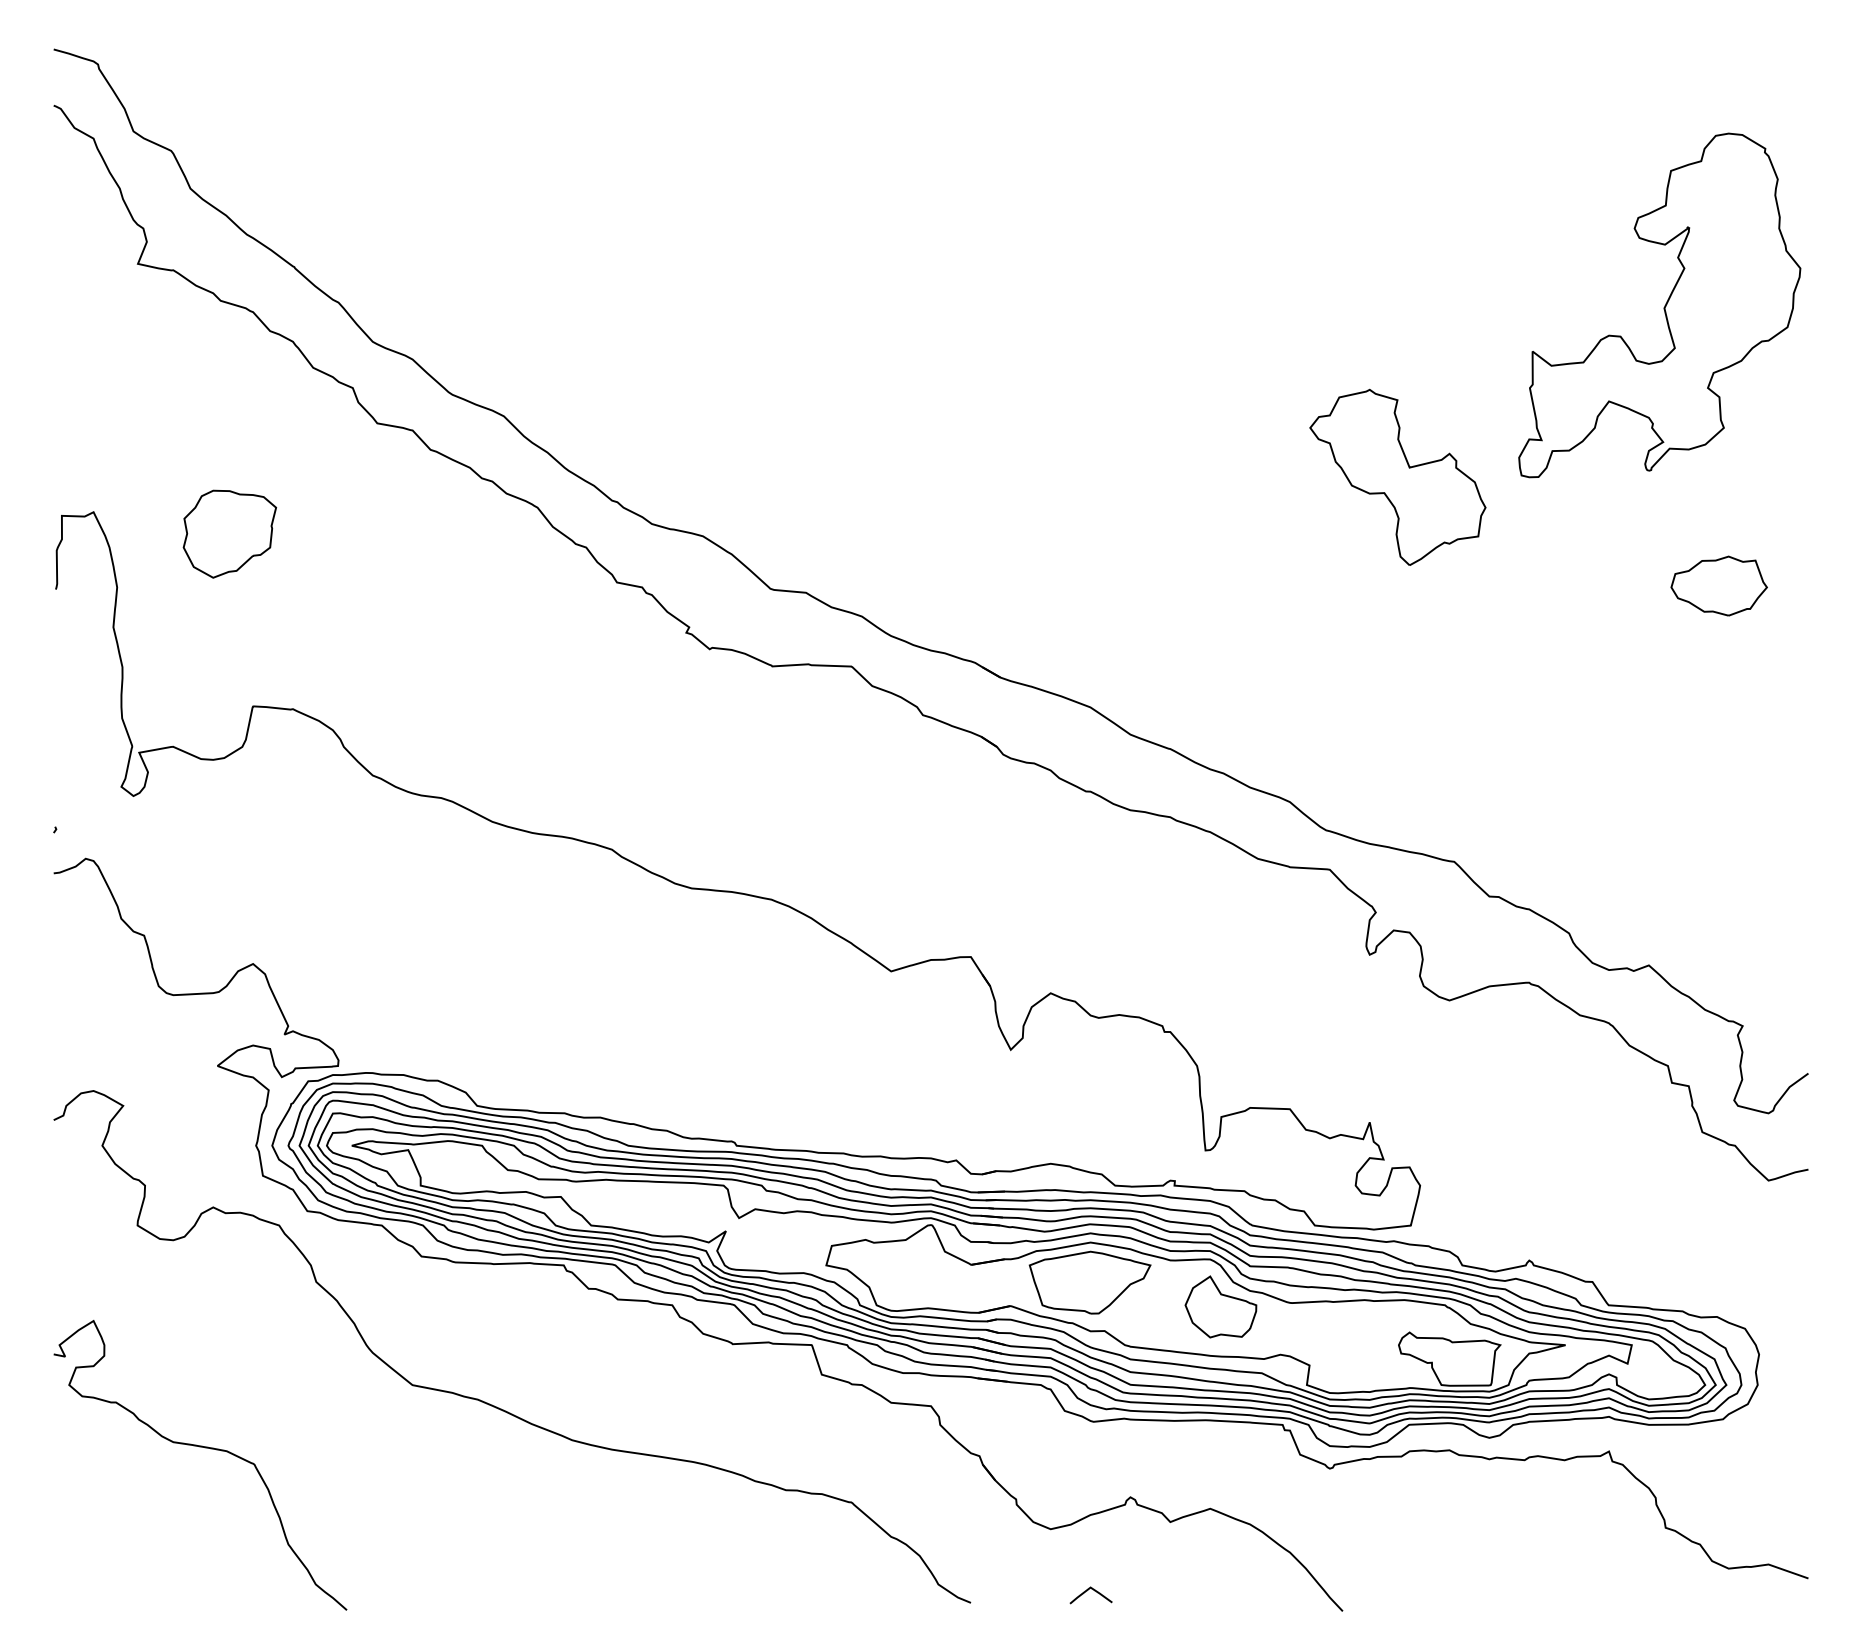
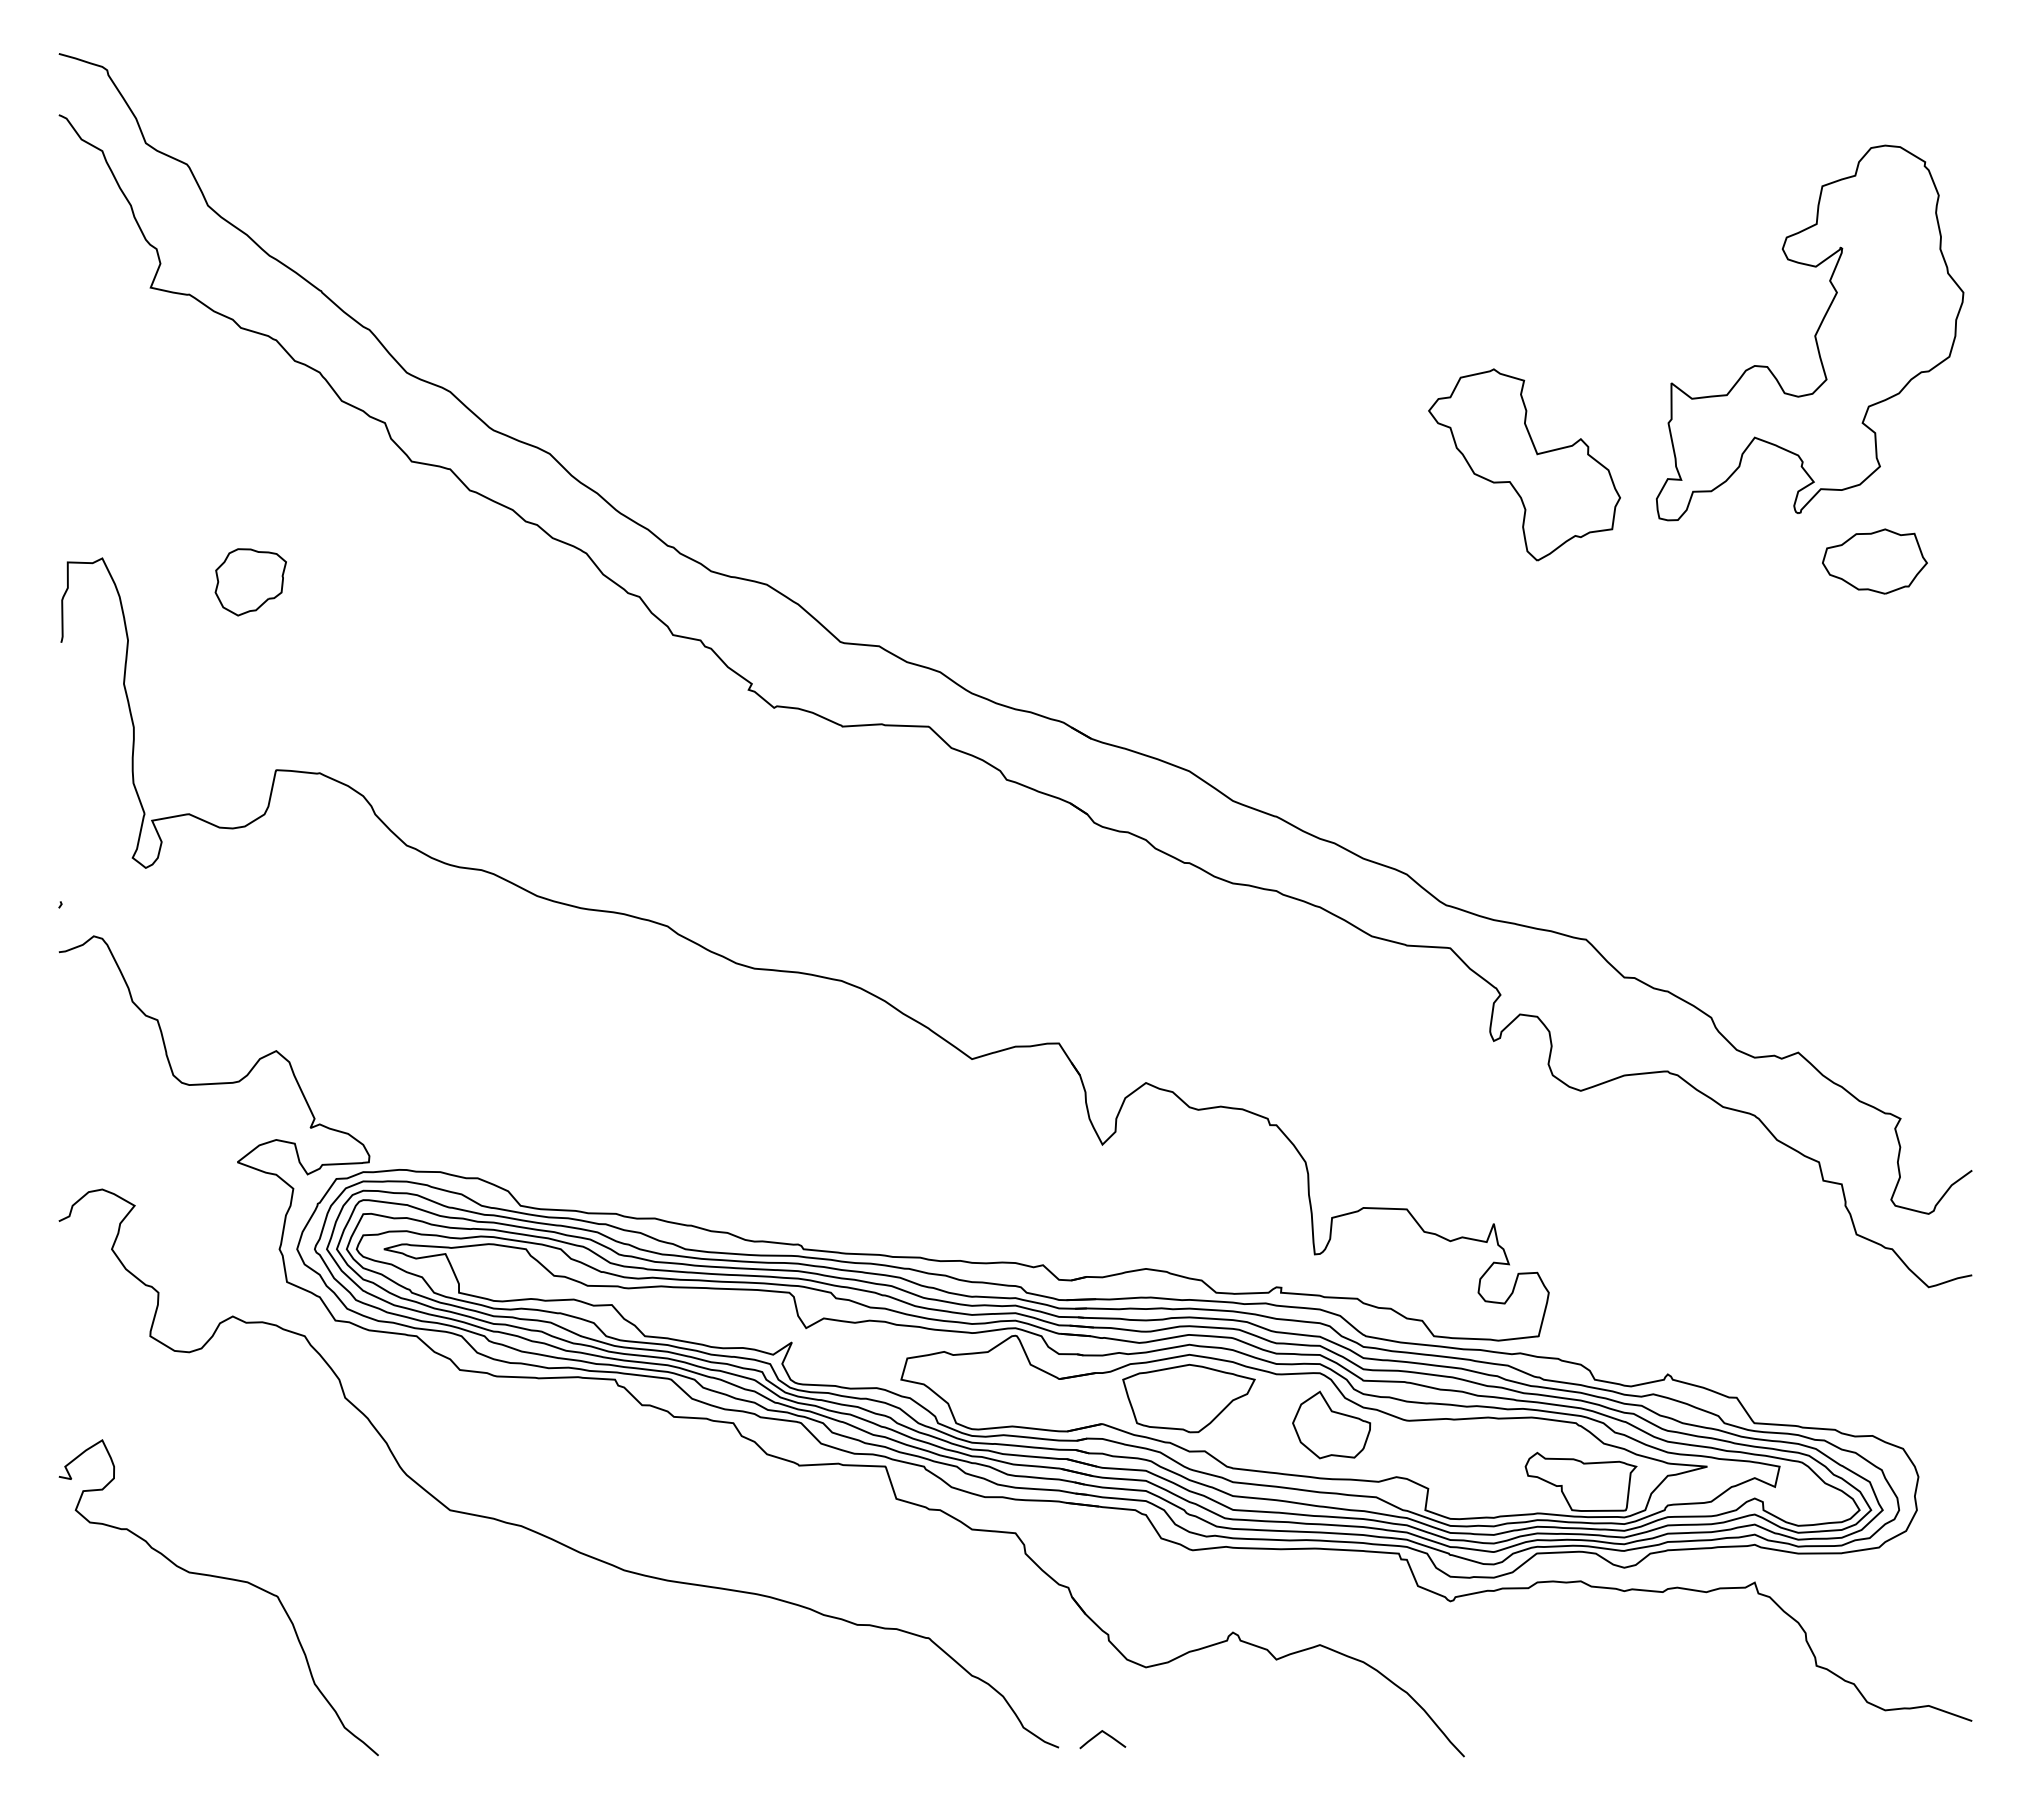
part: (1397, 476) -> (1524, 463), moved
part: (229, 533) -> (250, 581), size x0.7
part: (1718, 585) -> (1874, 560), moved
line: (1087, 1591) -> (1098, 1735), moved

